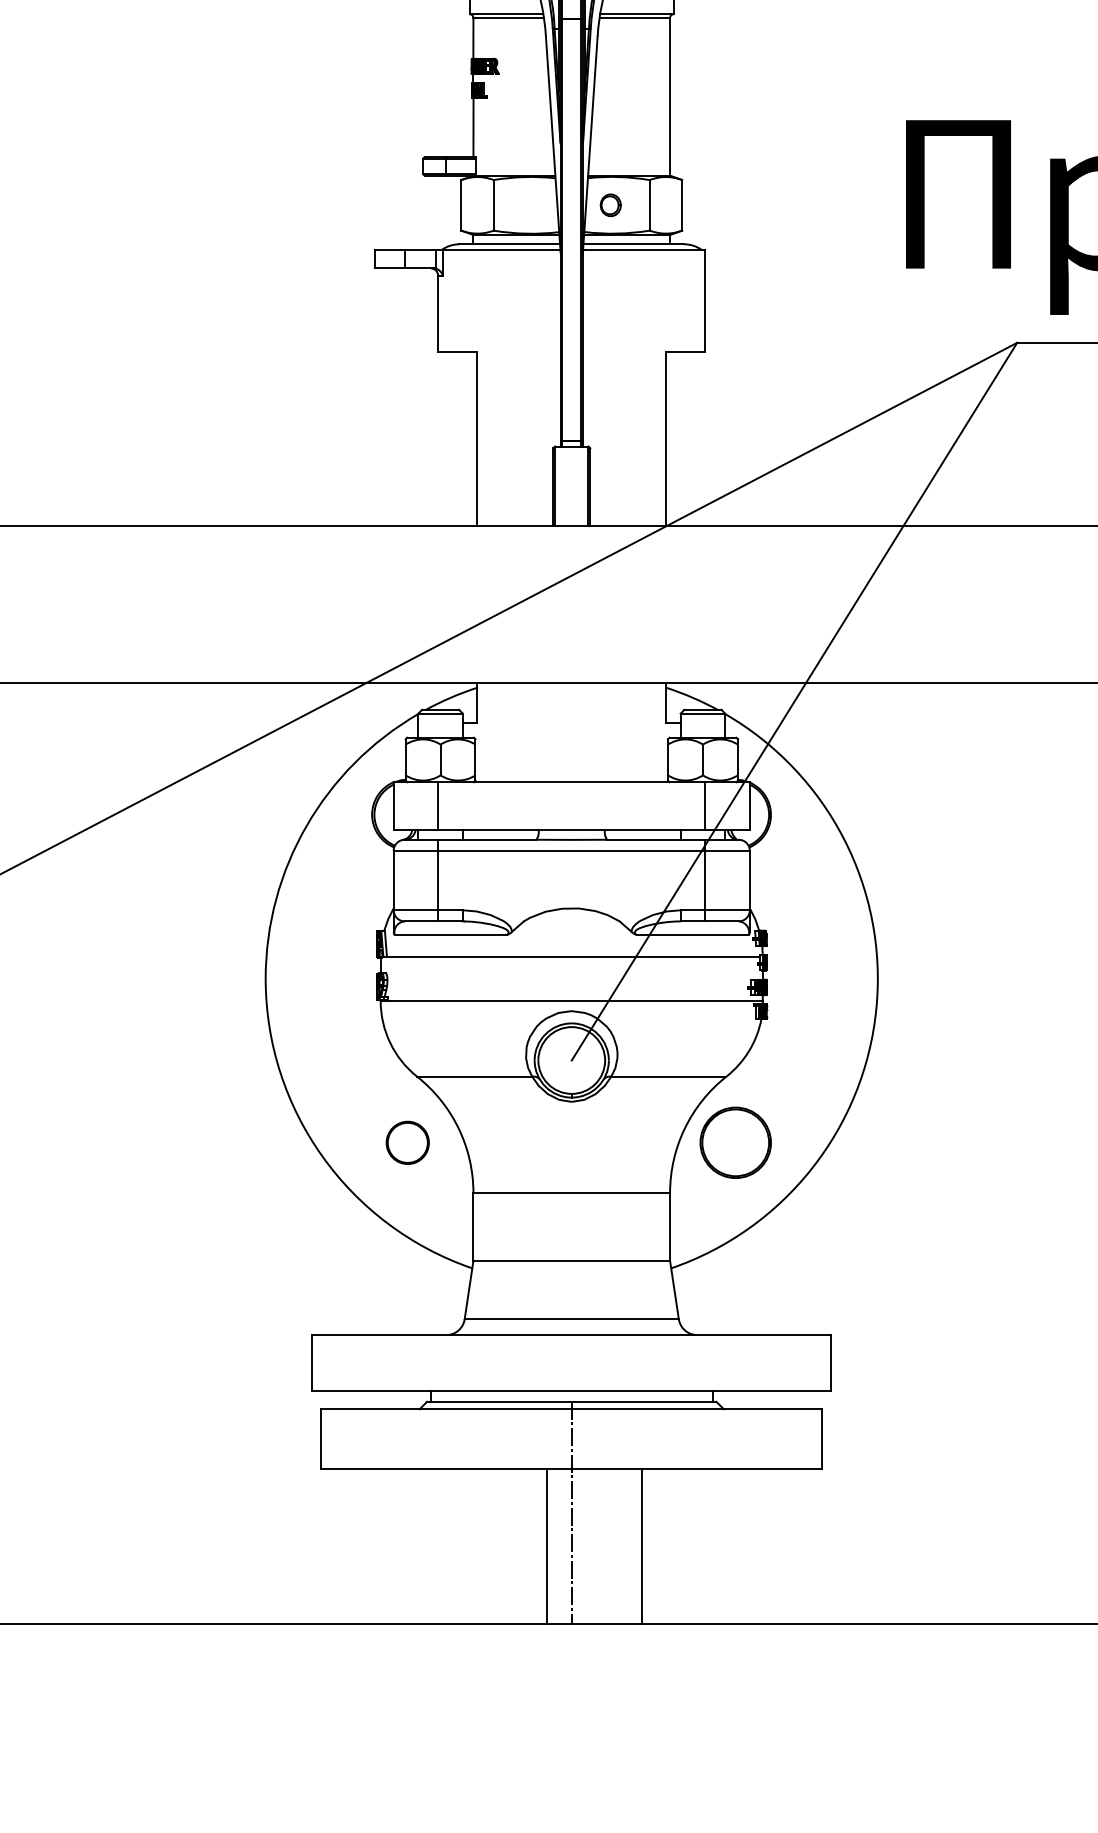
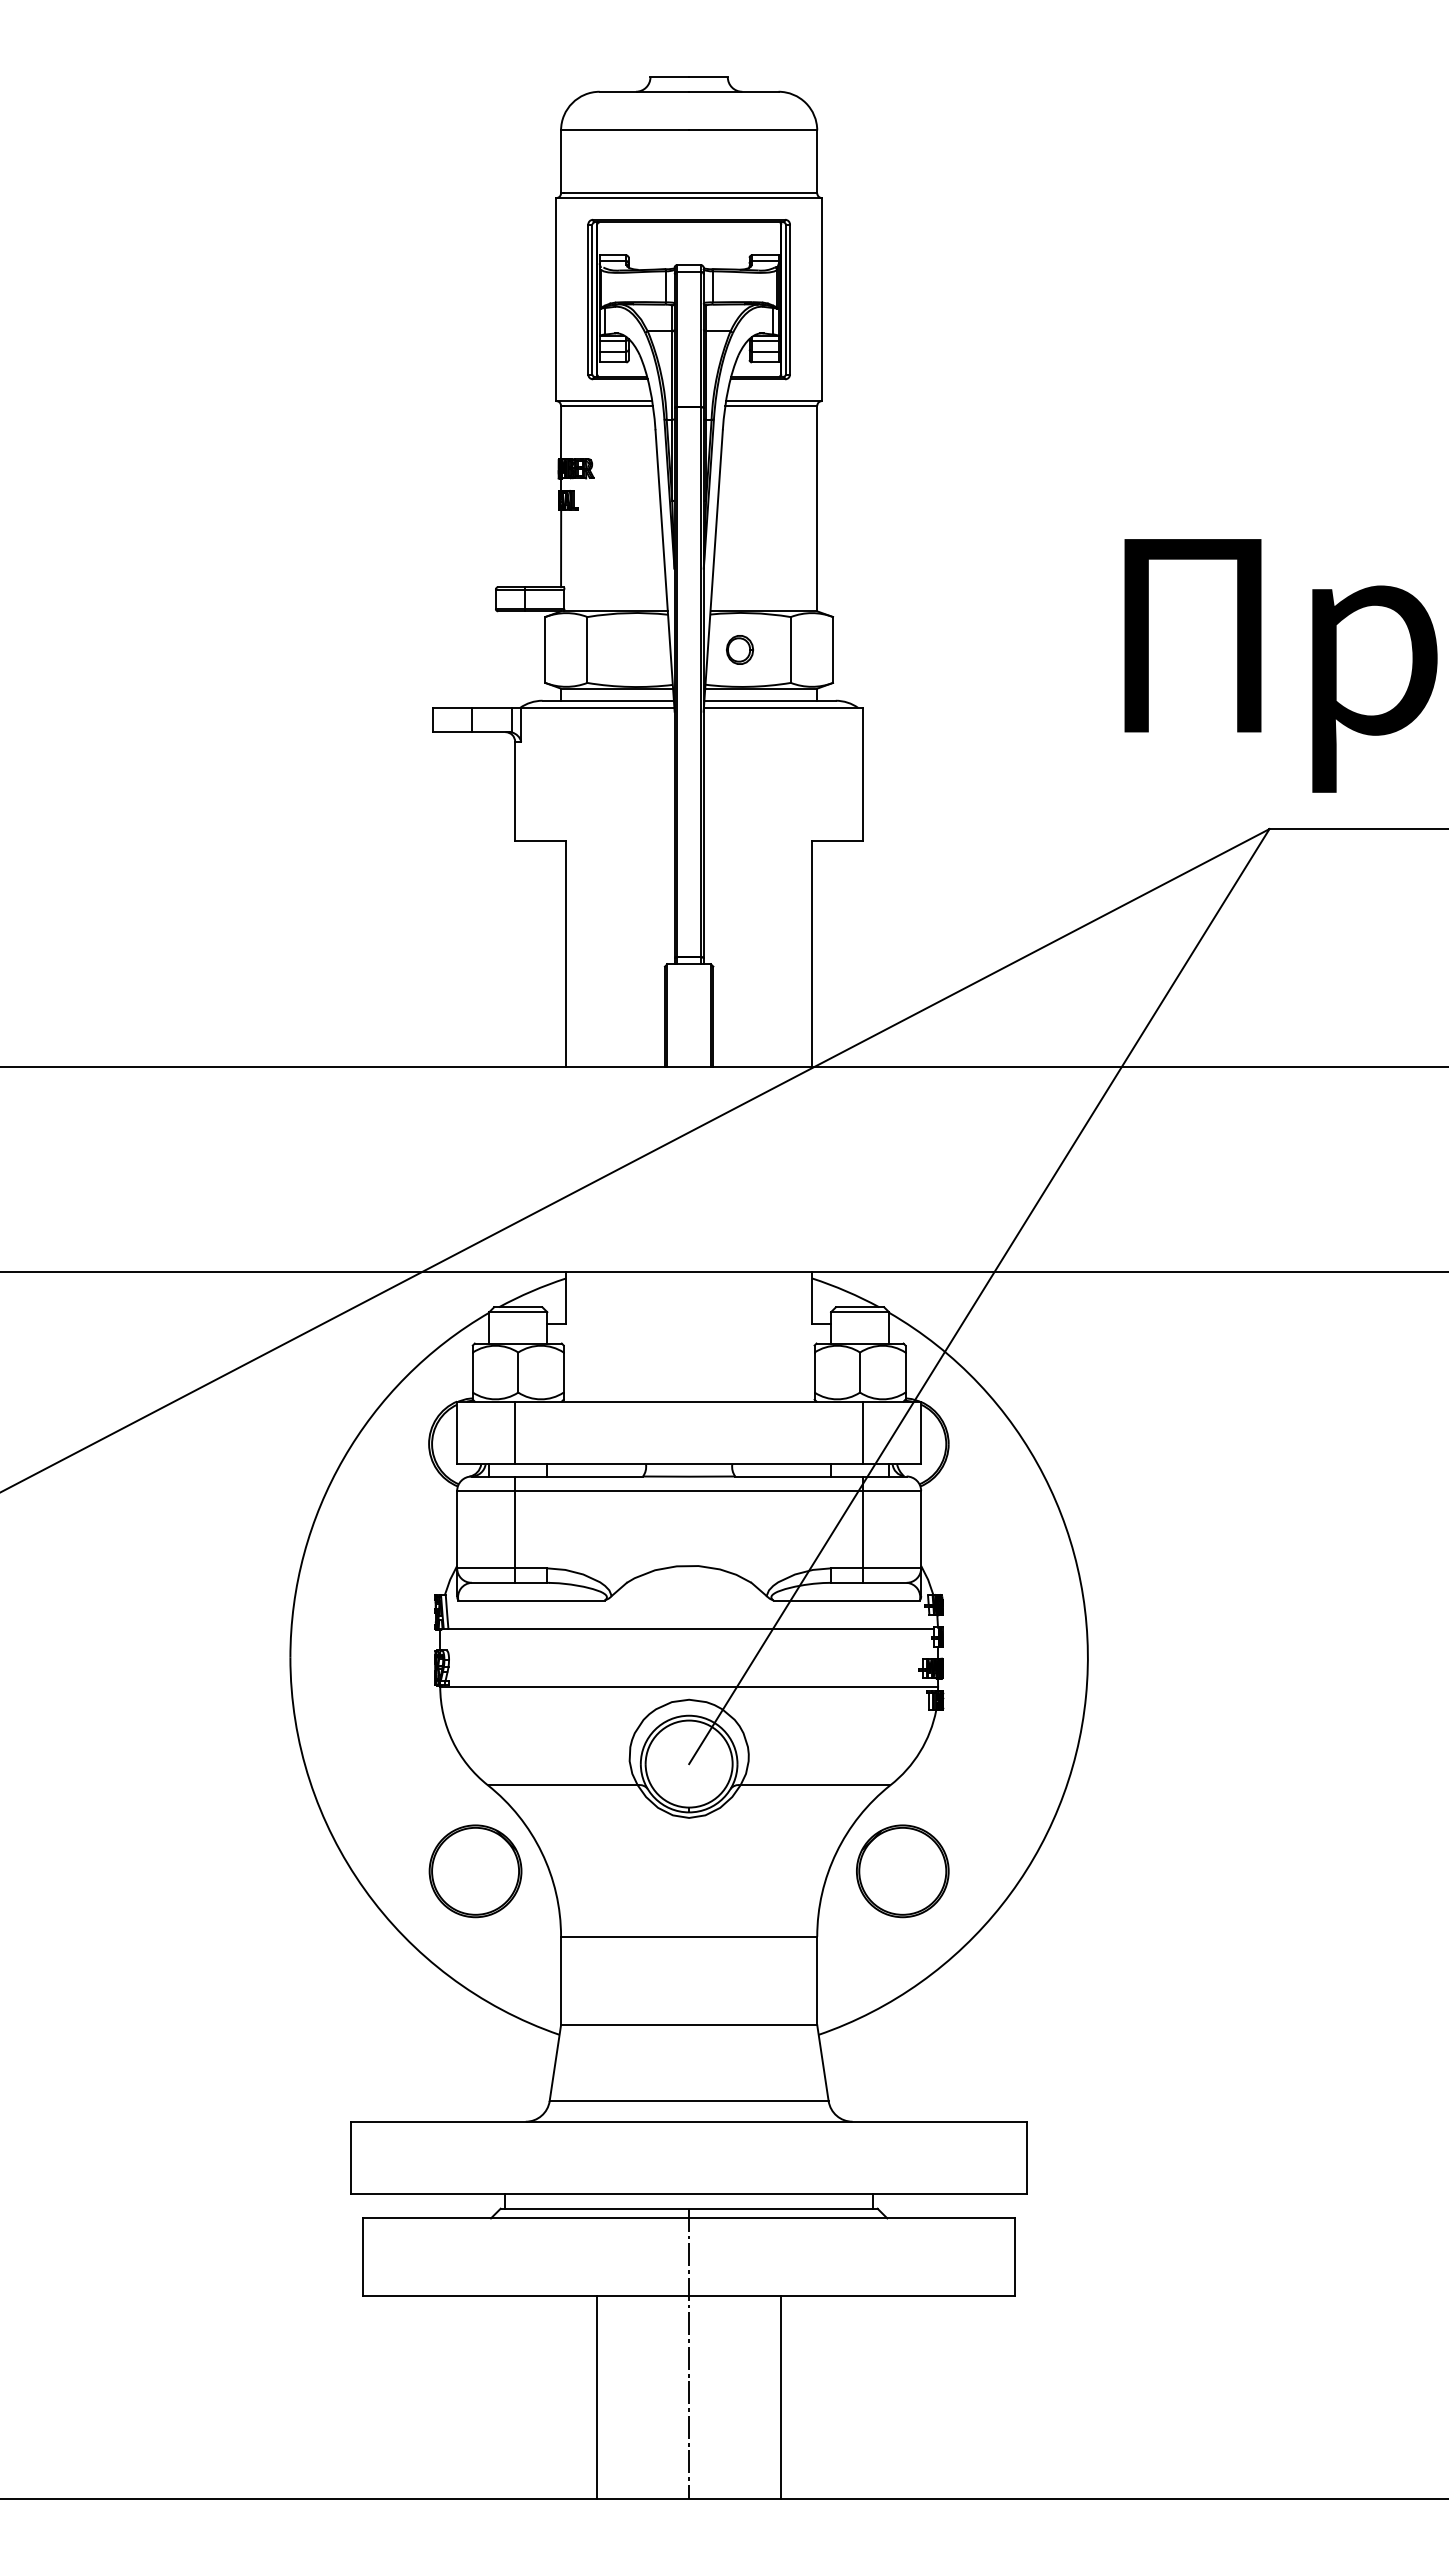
part: (407, 1142) -> (475, 1871), size x1.67
line: (547, 1545) -> (597, 2396), moved

